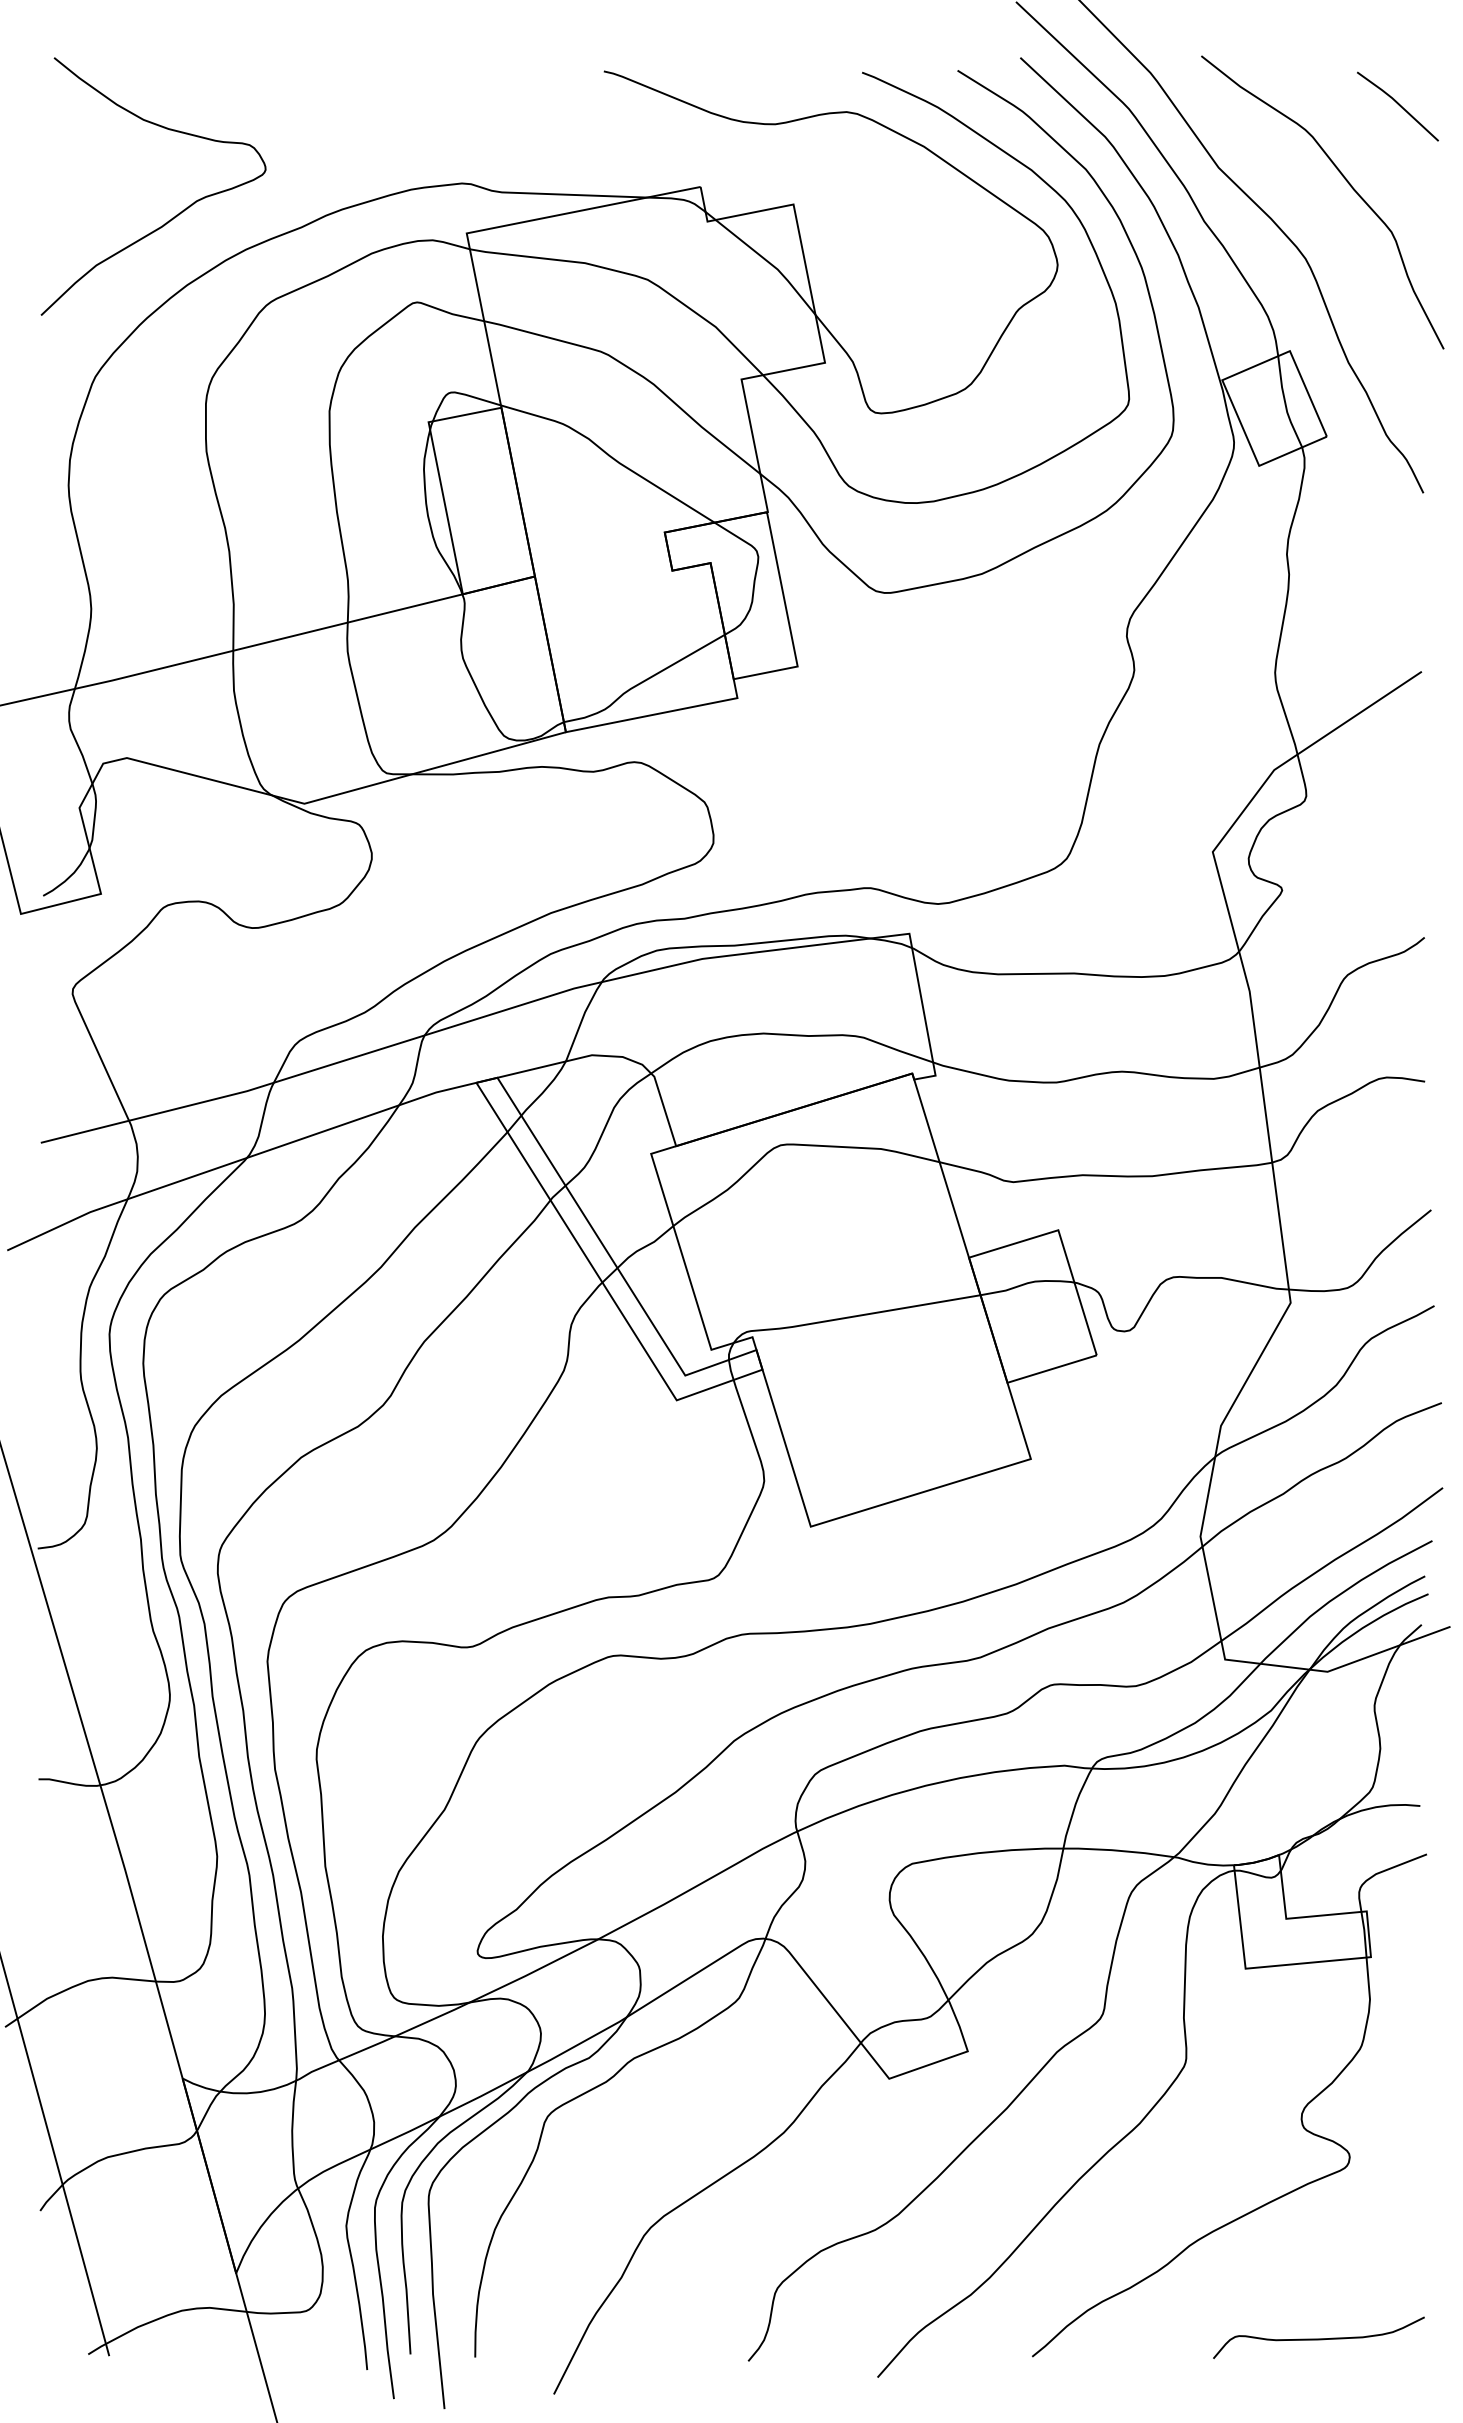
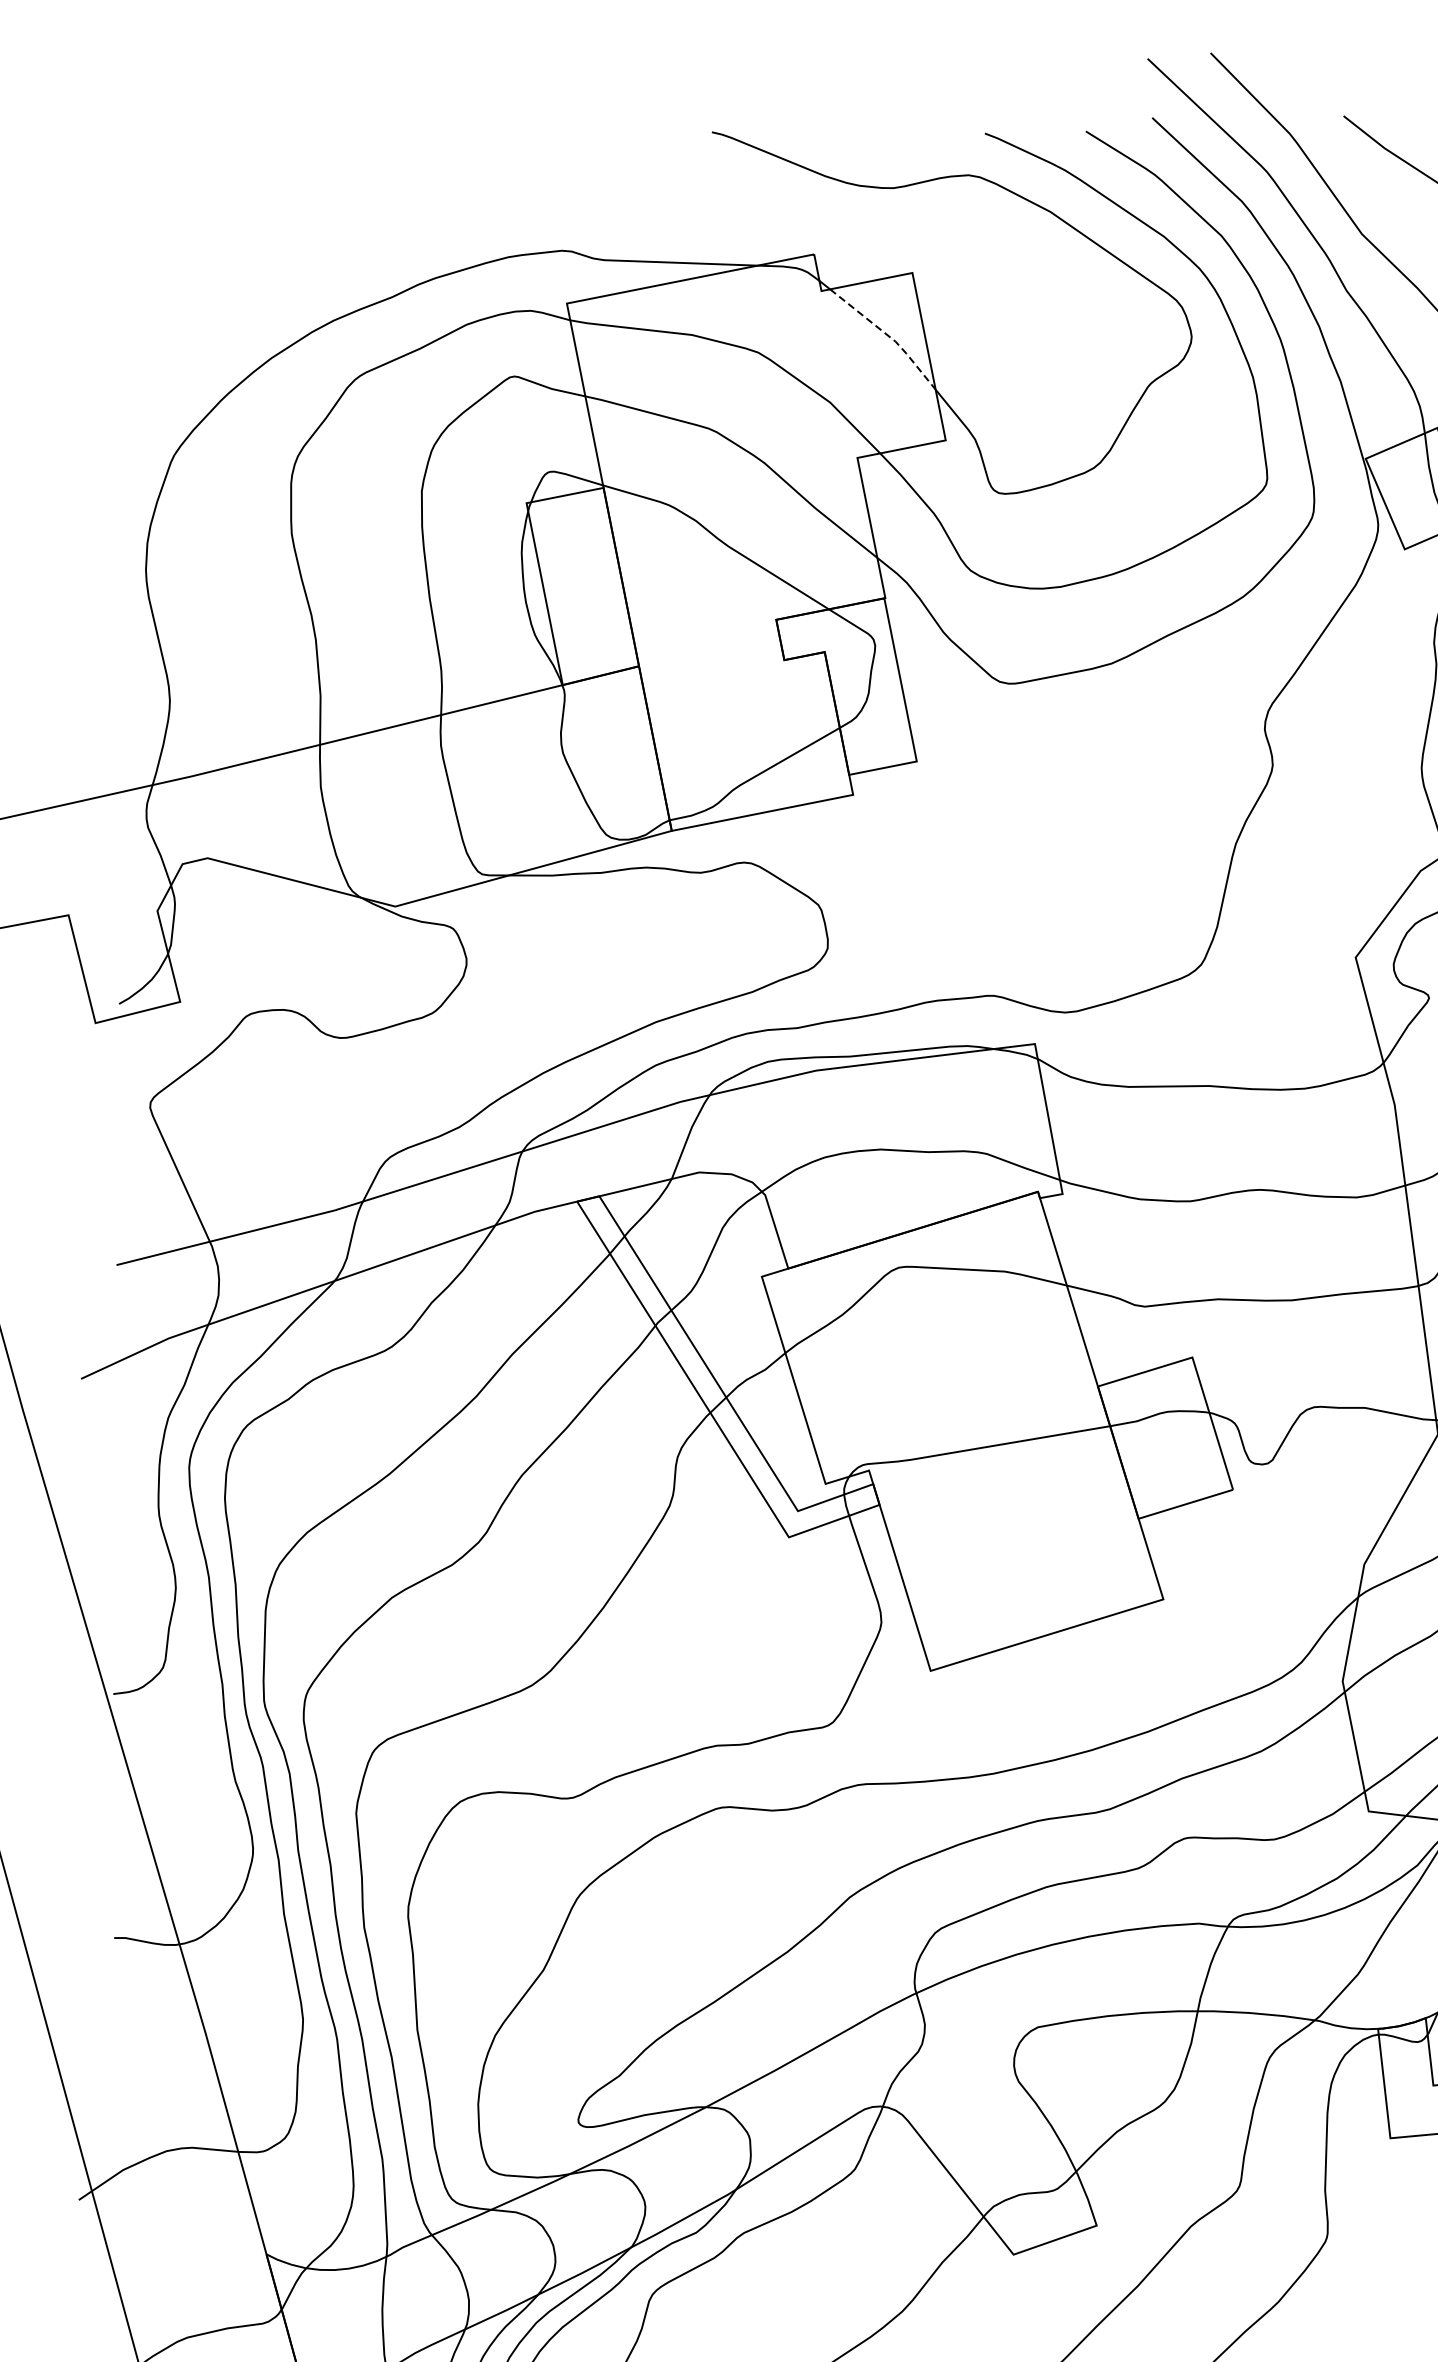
curve: (176, 214) -> (260, 283), removed
line: (770, 263) -> (888, 335), solid -> dashed

